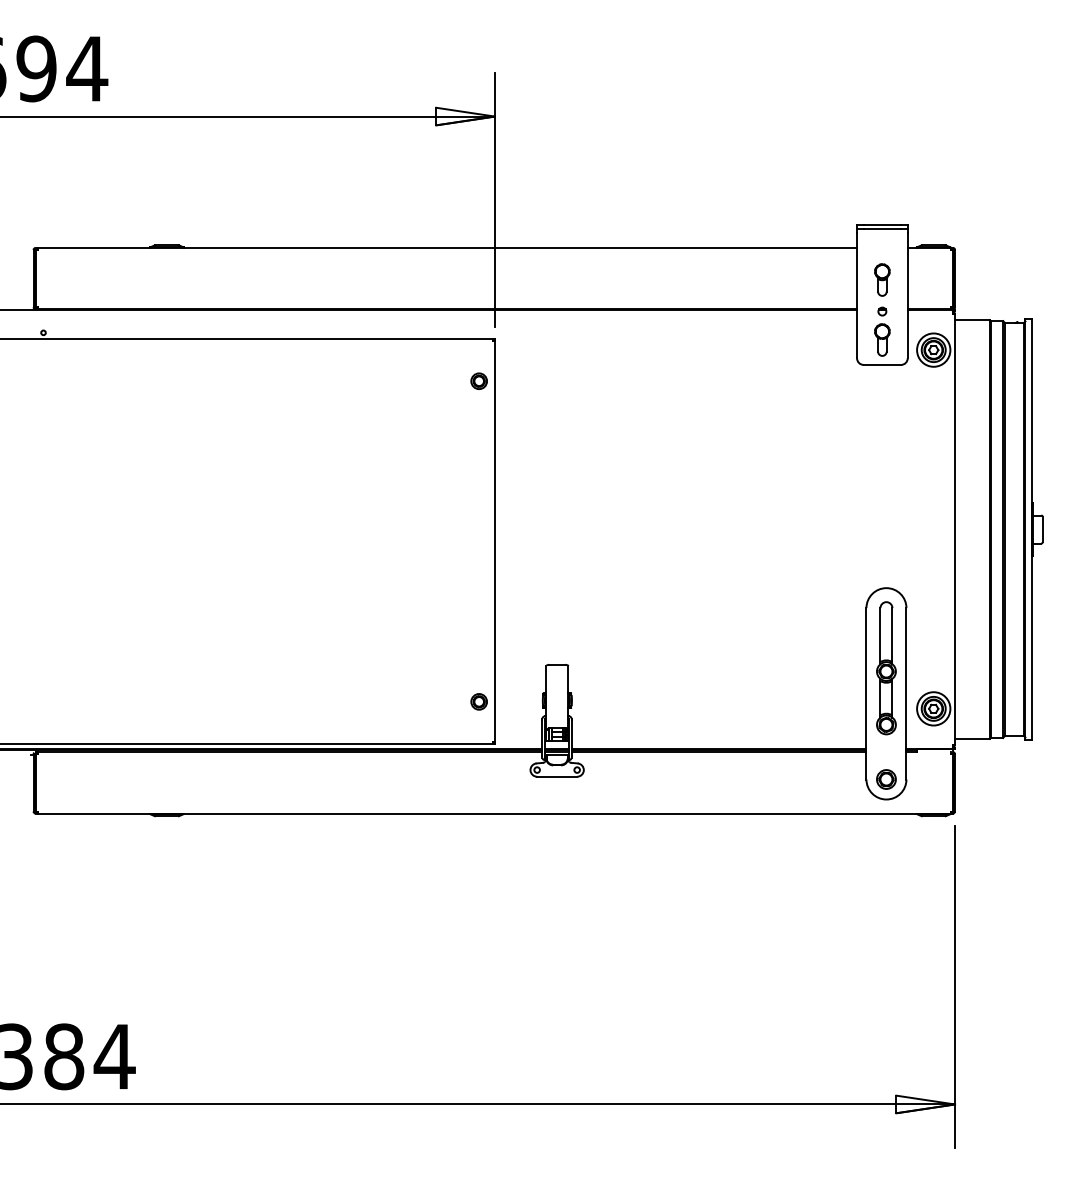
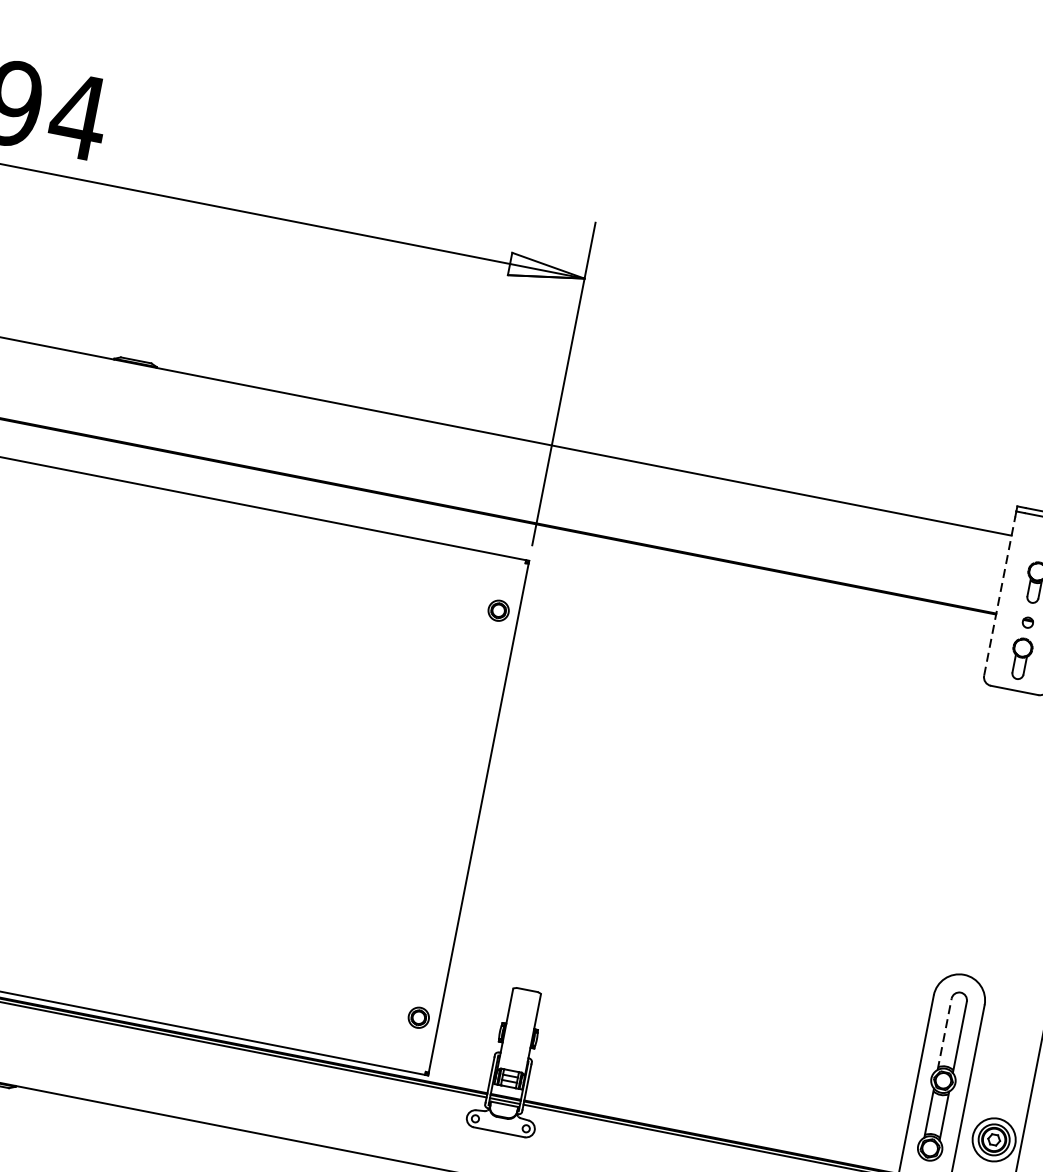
line: (857, 295) -> (1000, 596), solid -> dashed
line: (880, 635) -> (944, 1033), solid -> dashed

